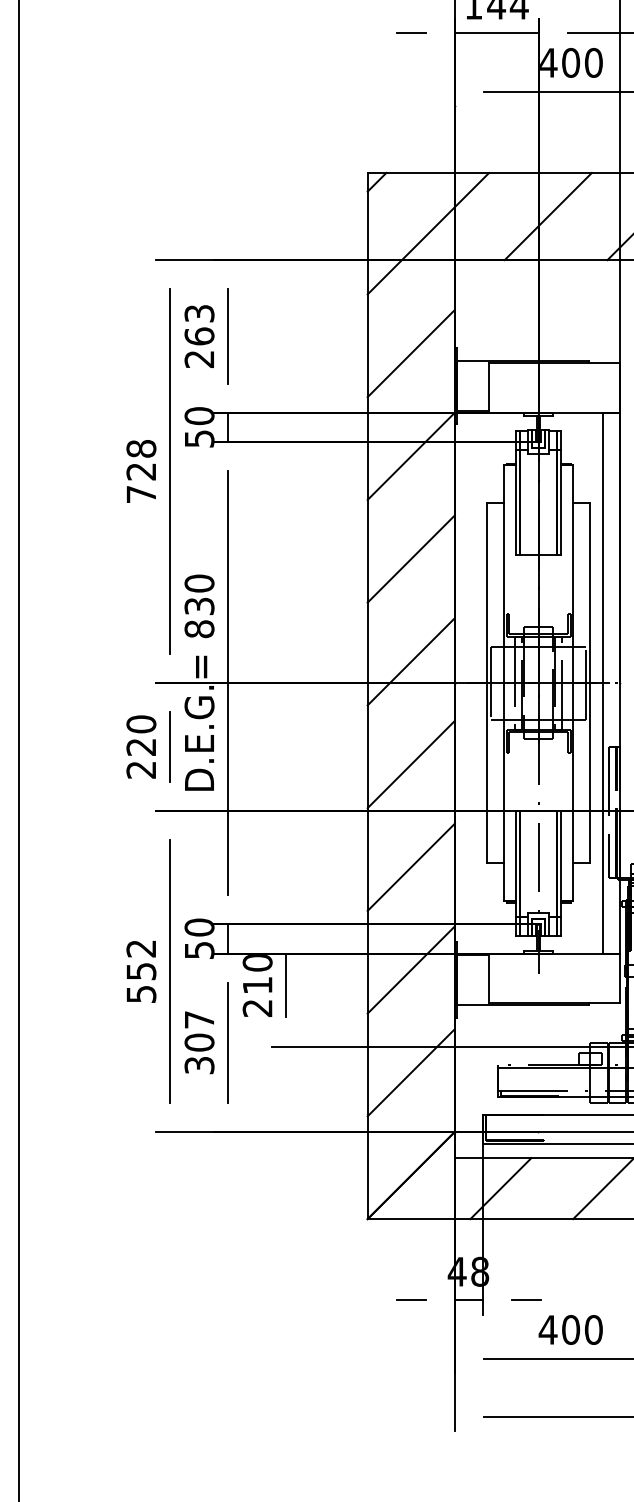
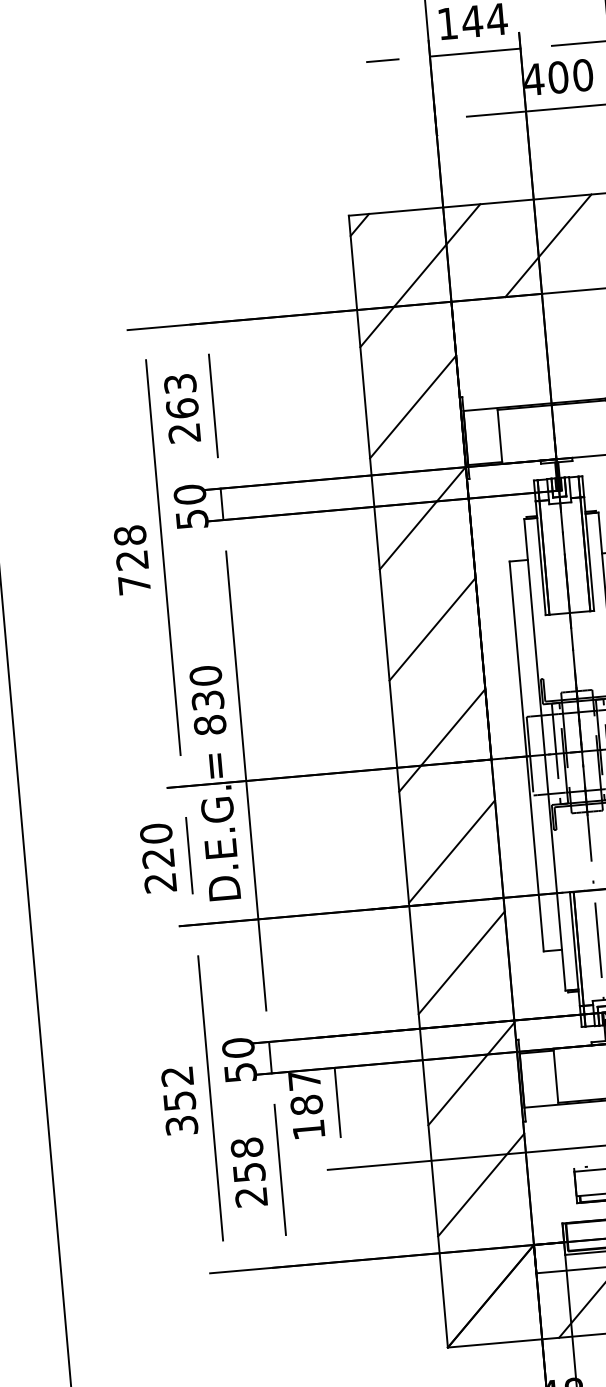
text: (257, 985) -> (306, 1105), 210 -> 187
text: (140, 993) -> (180, 1124), 552 -> 352
text: (199, 1042) -> (249, 1172), 307 -> 258

